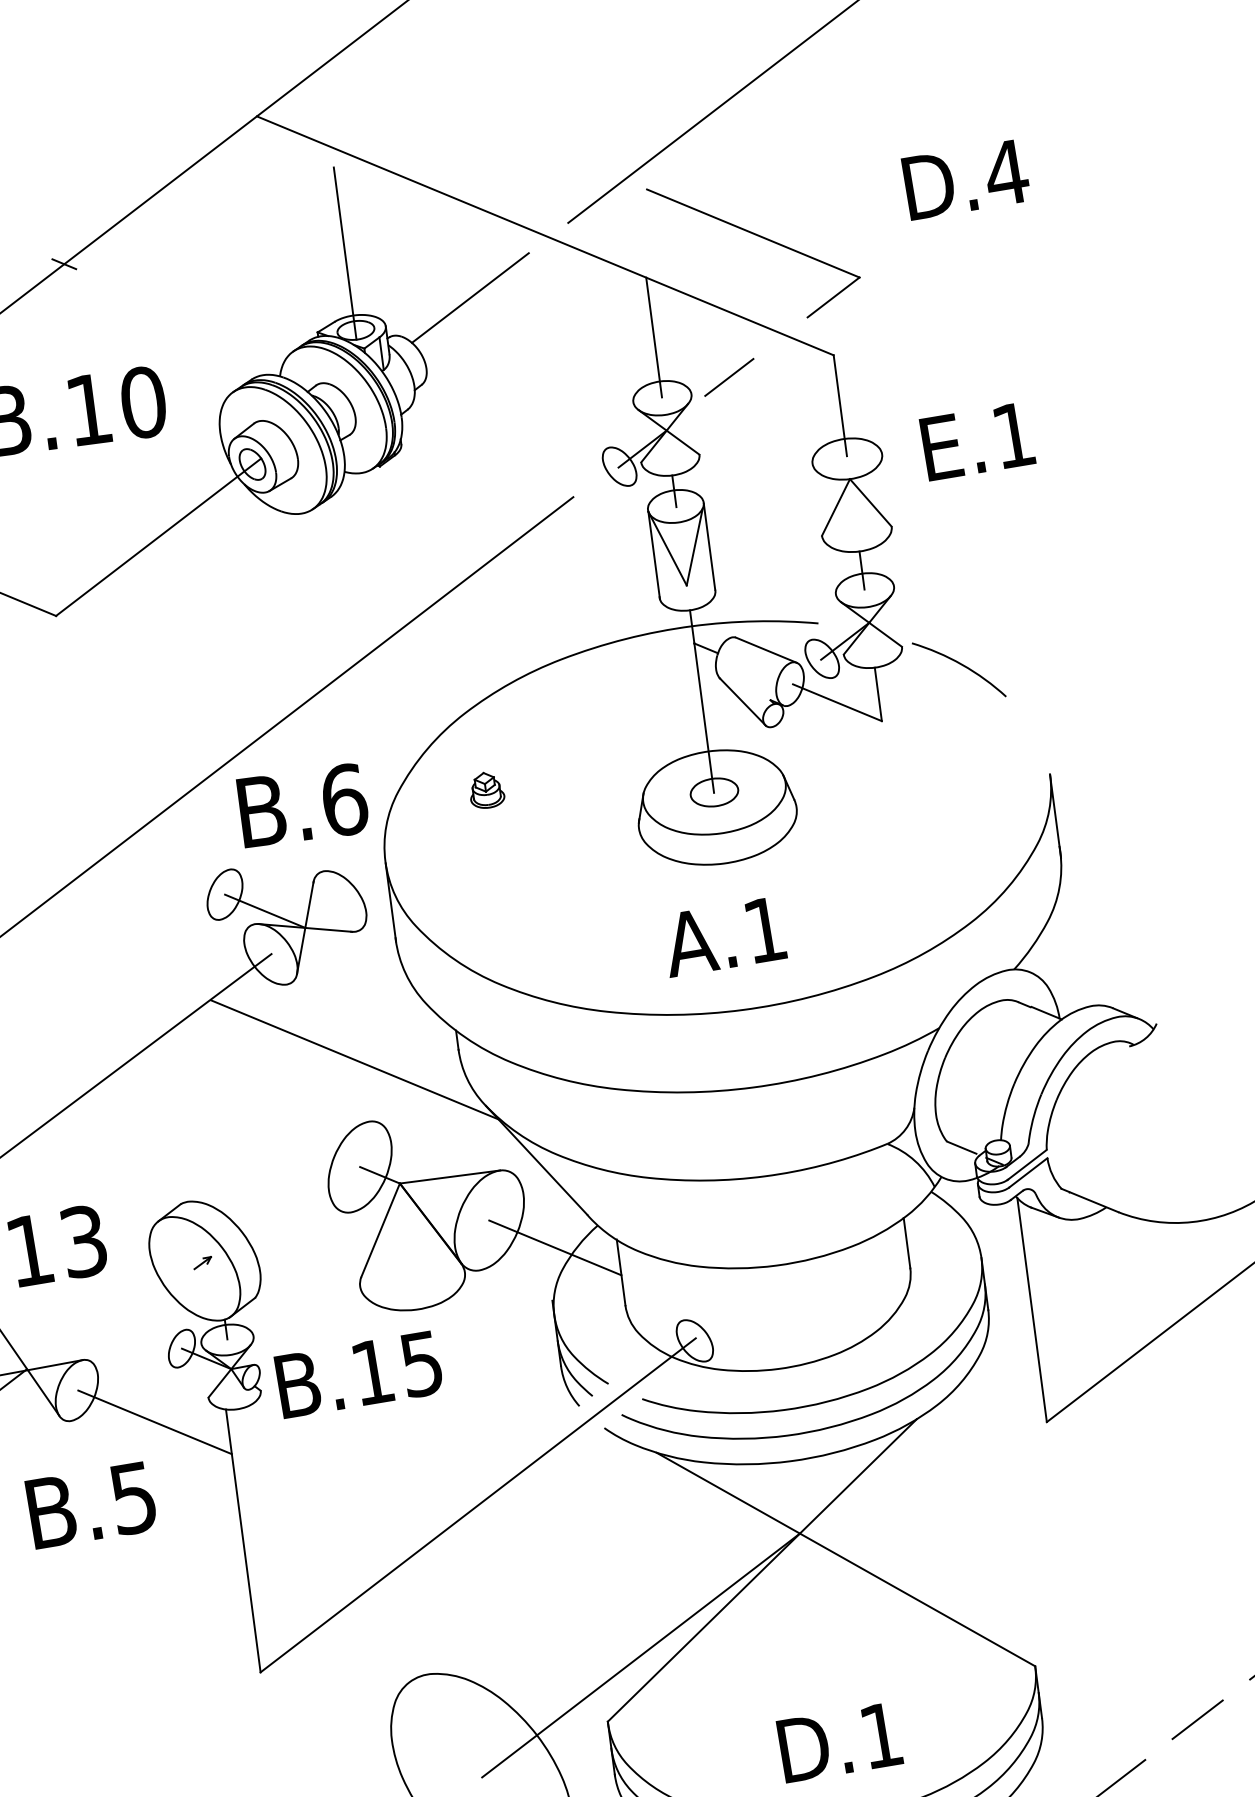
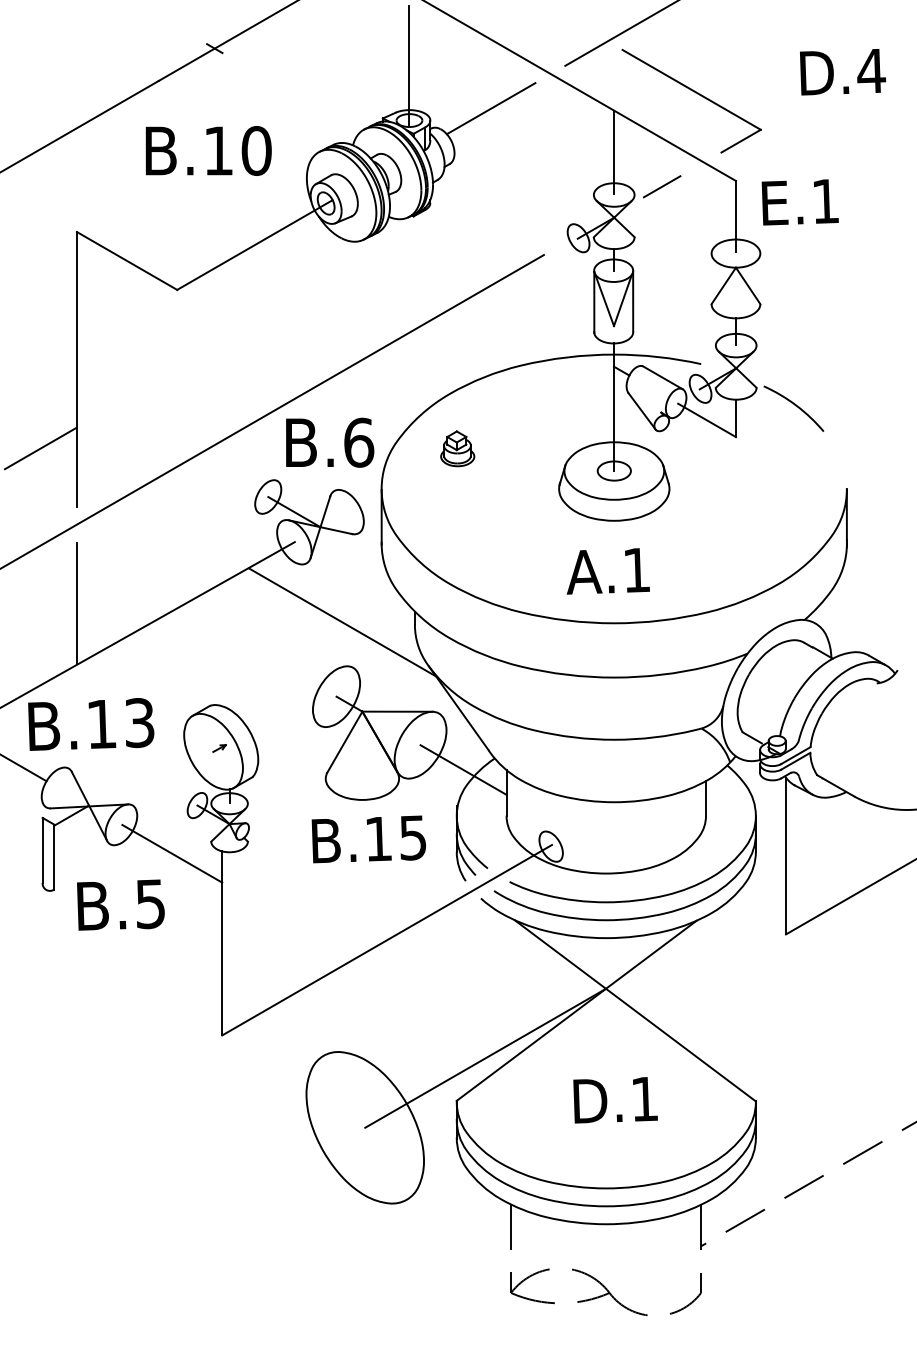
text: (976, 441) -> (799, 202), moved
part: (486, 789) -> (457, 448), size x1.43
text: (358, 1374) -> (368, 839), moved
text: (839, 1742) -> (615, 1100), moved

